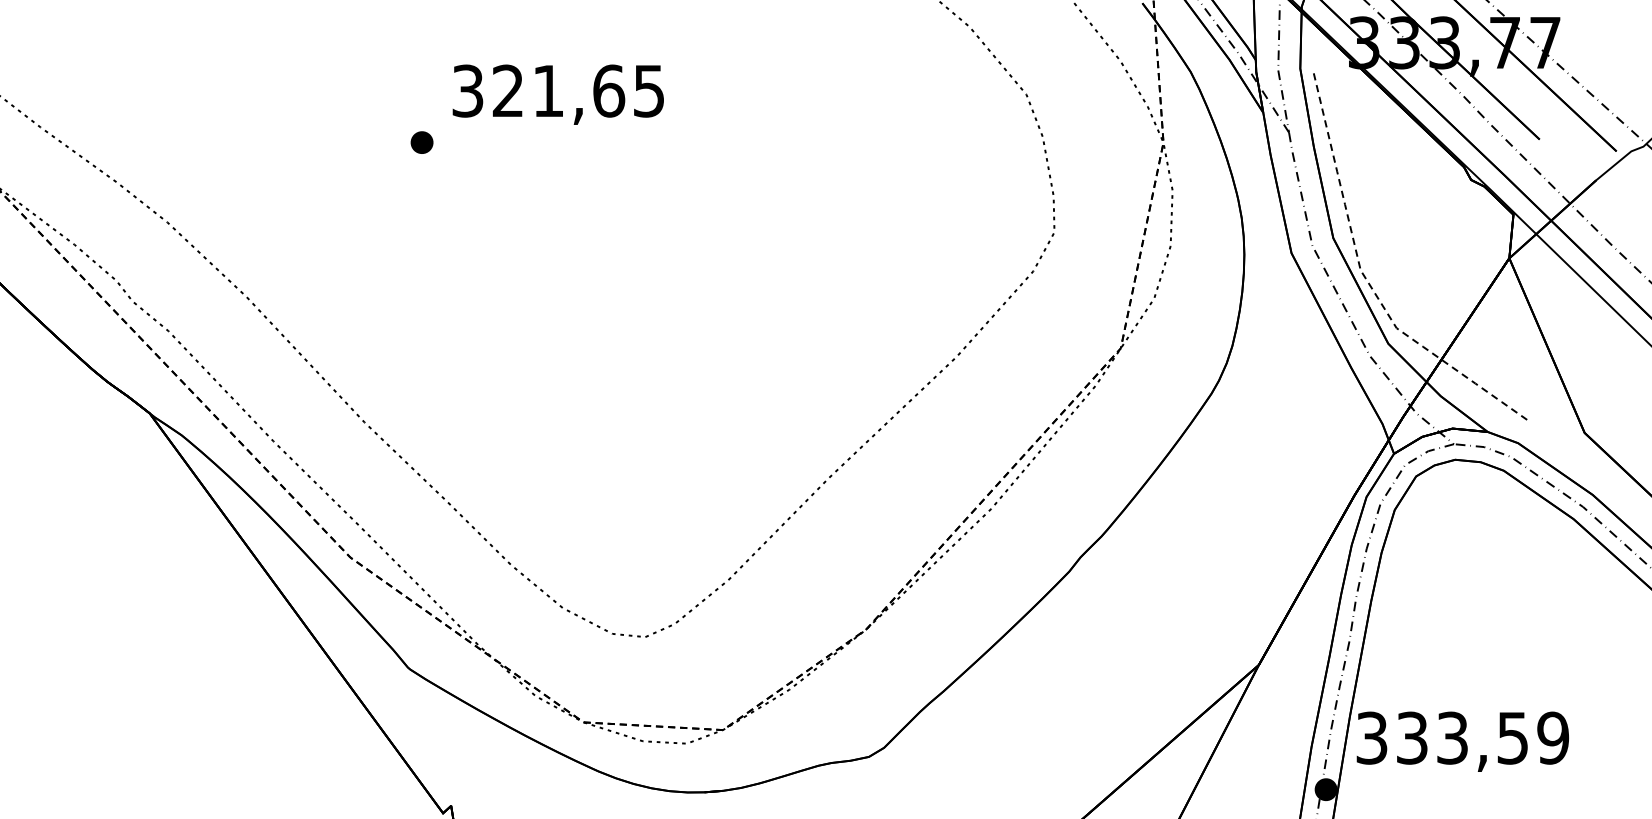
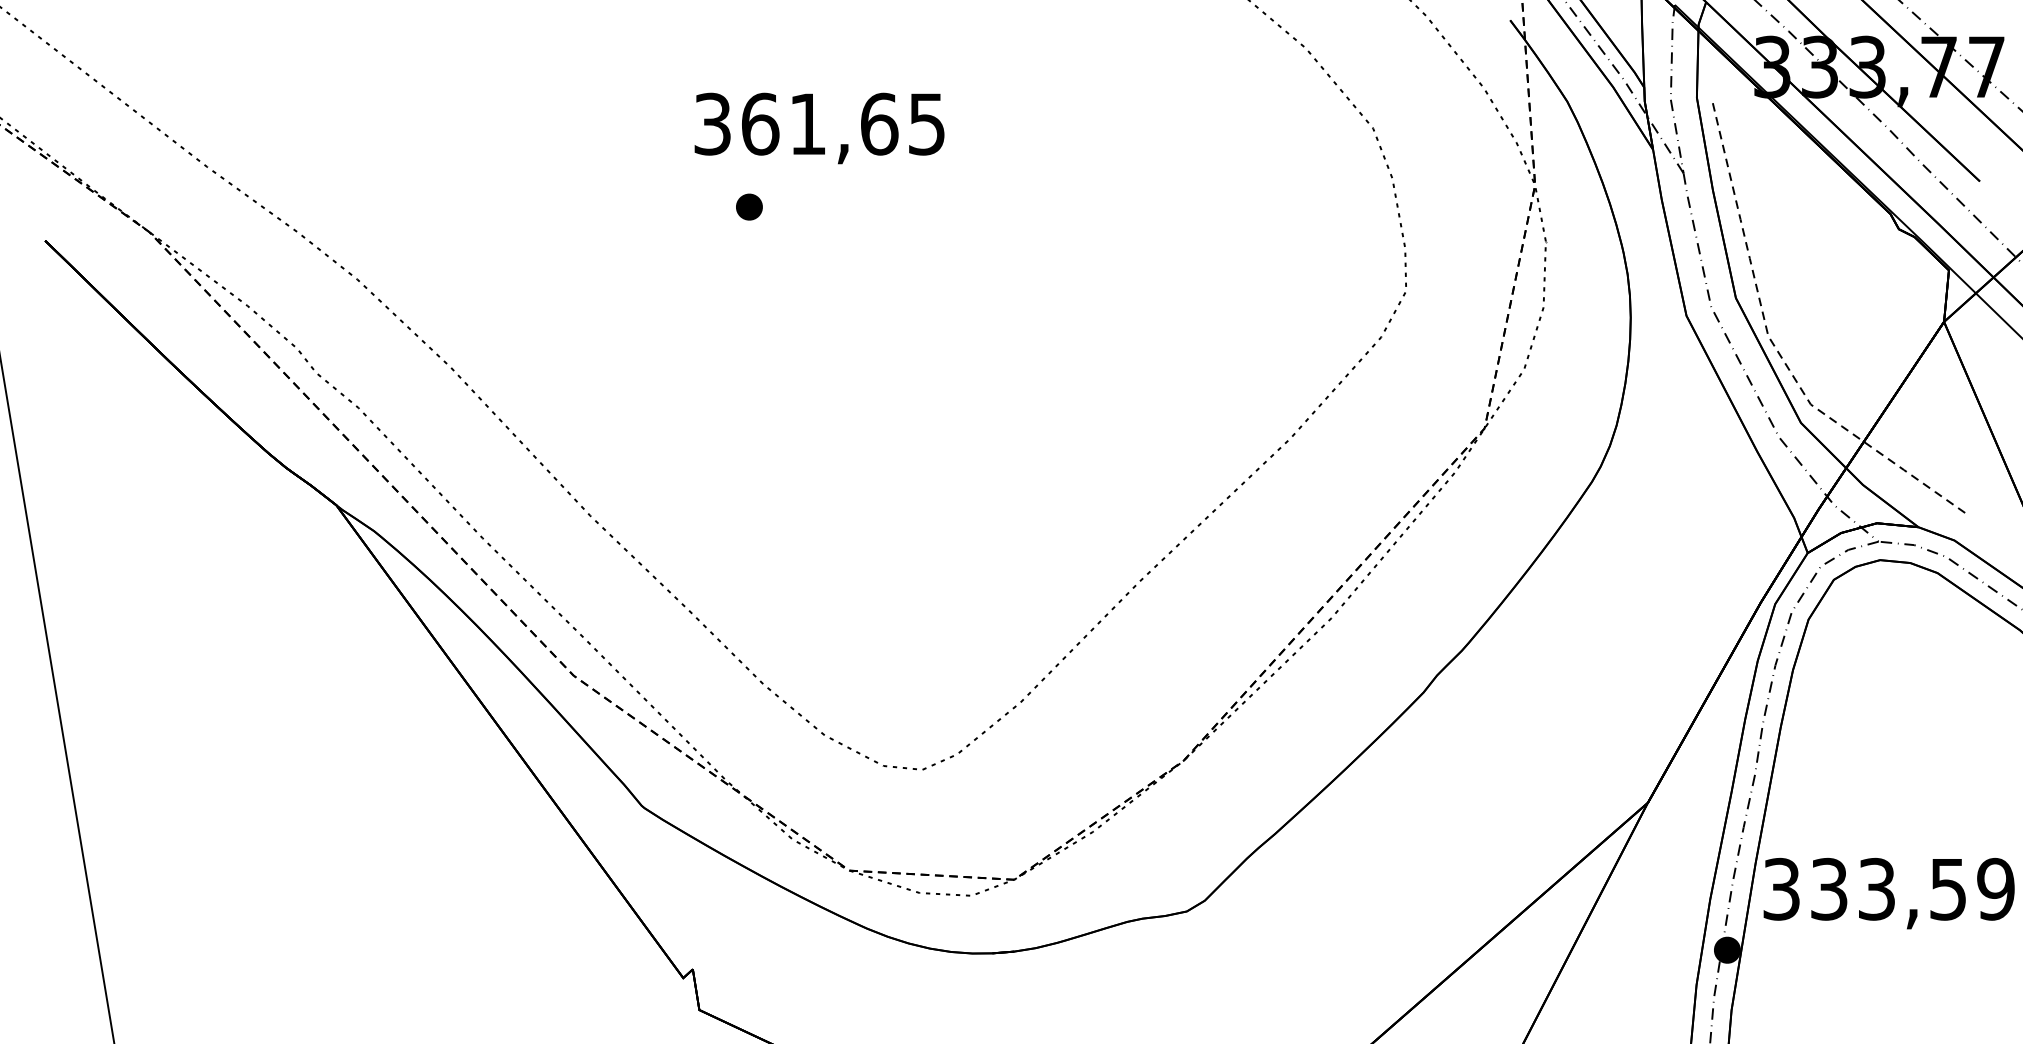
text: (508, 90) -> (760, 123), 321,65 -> 361,65
part: (422, 142) -> (749, 206), moved

